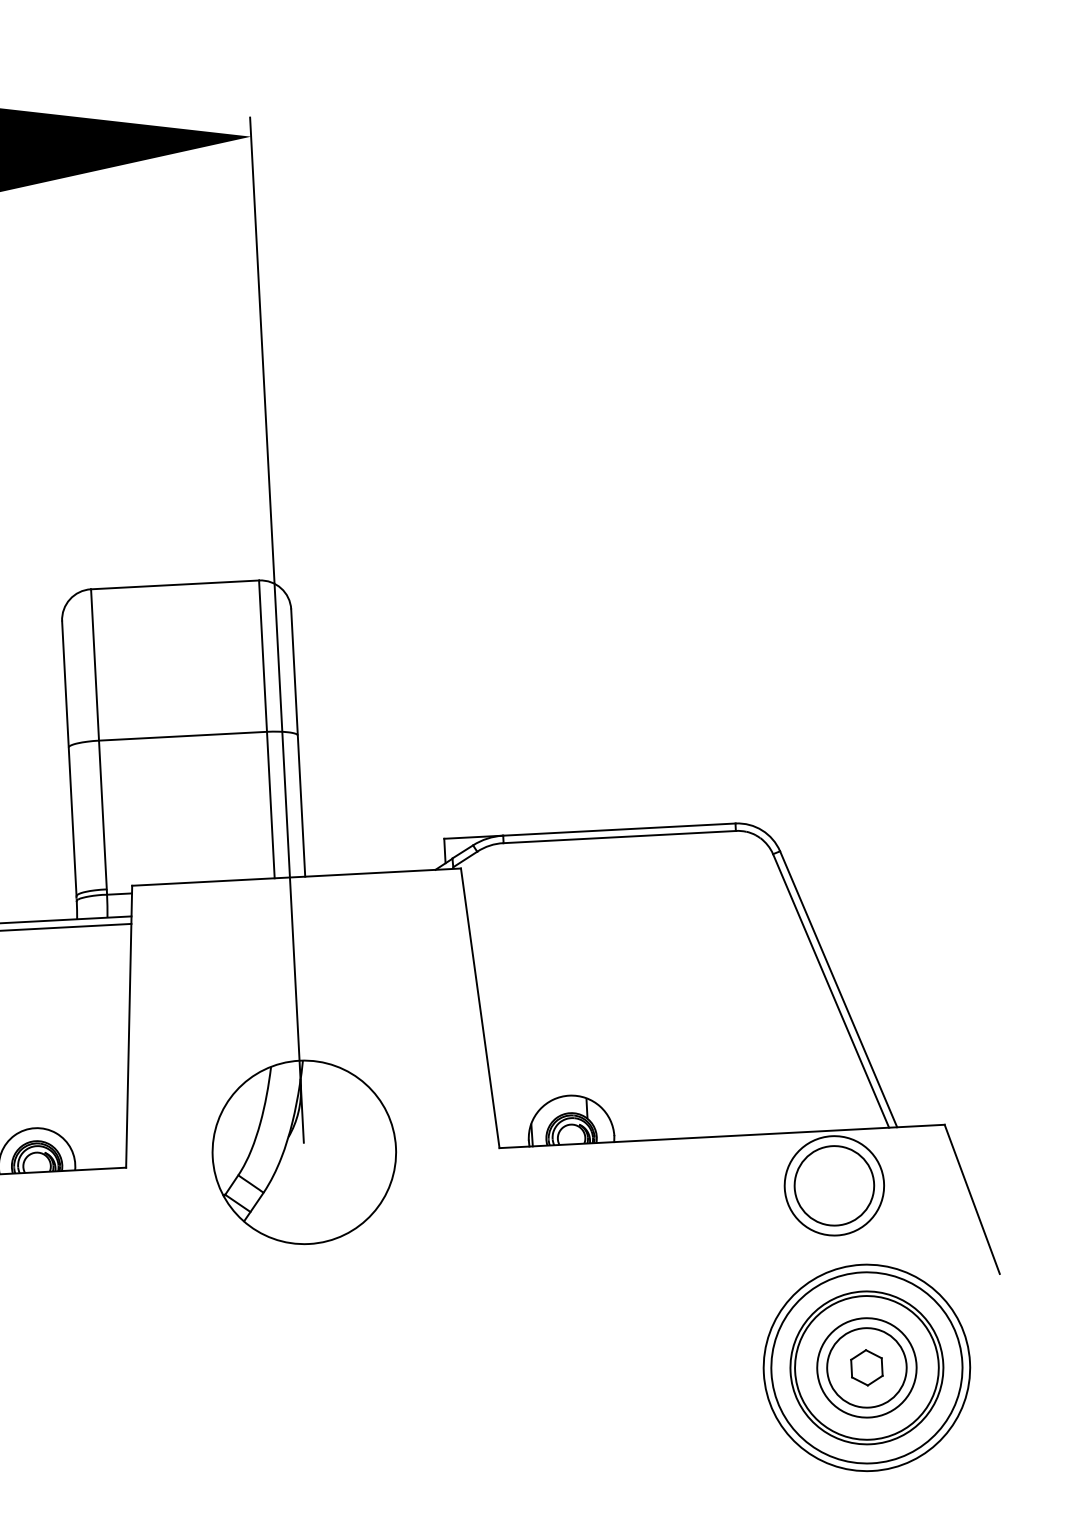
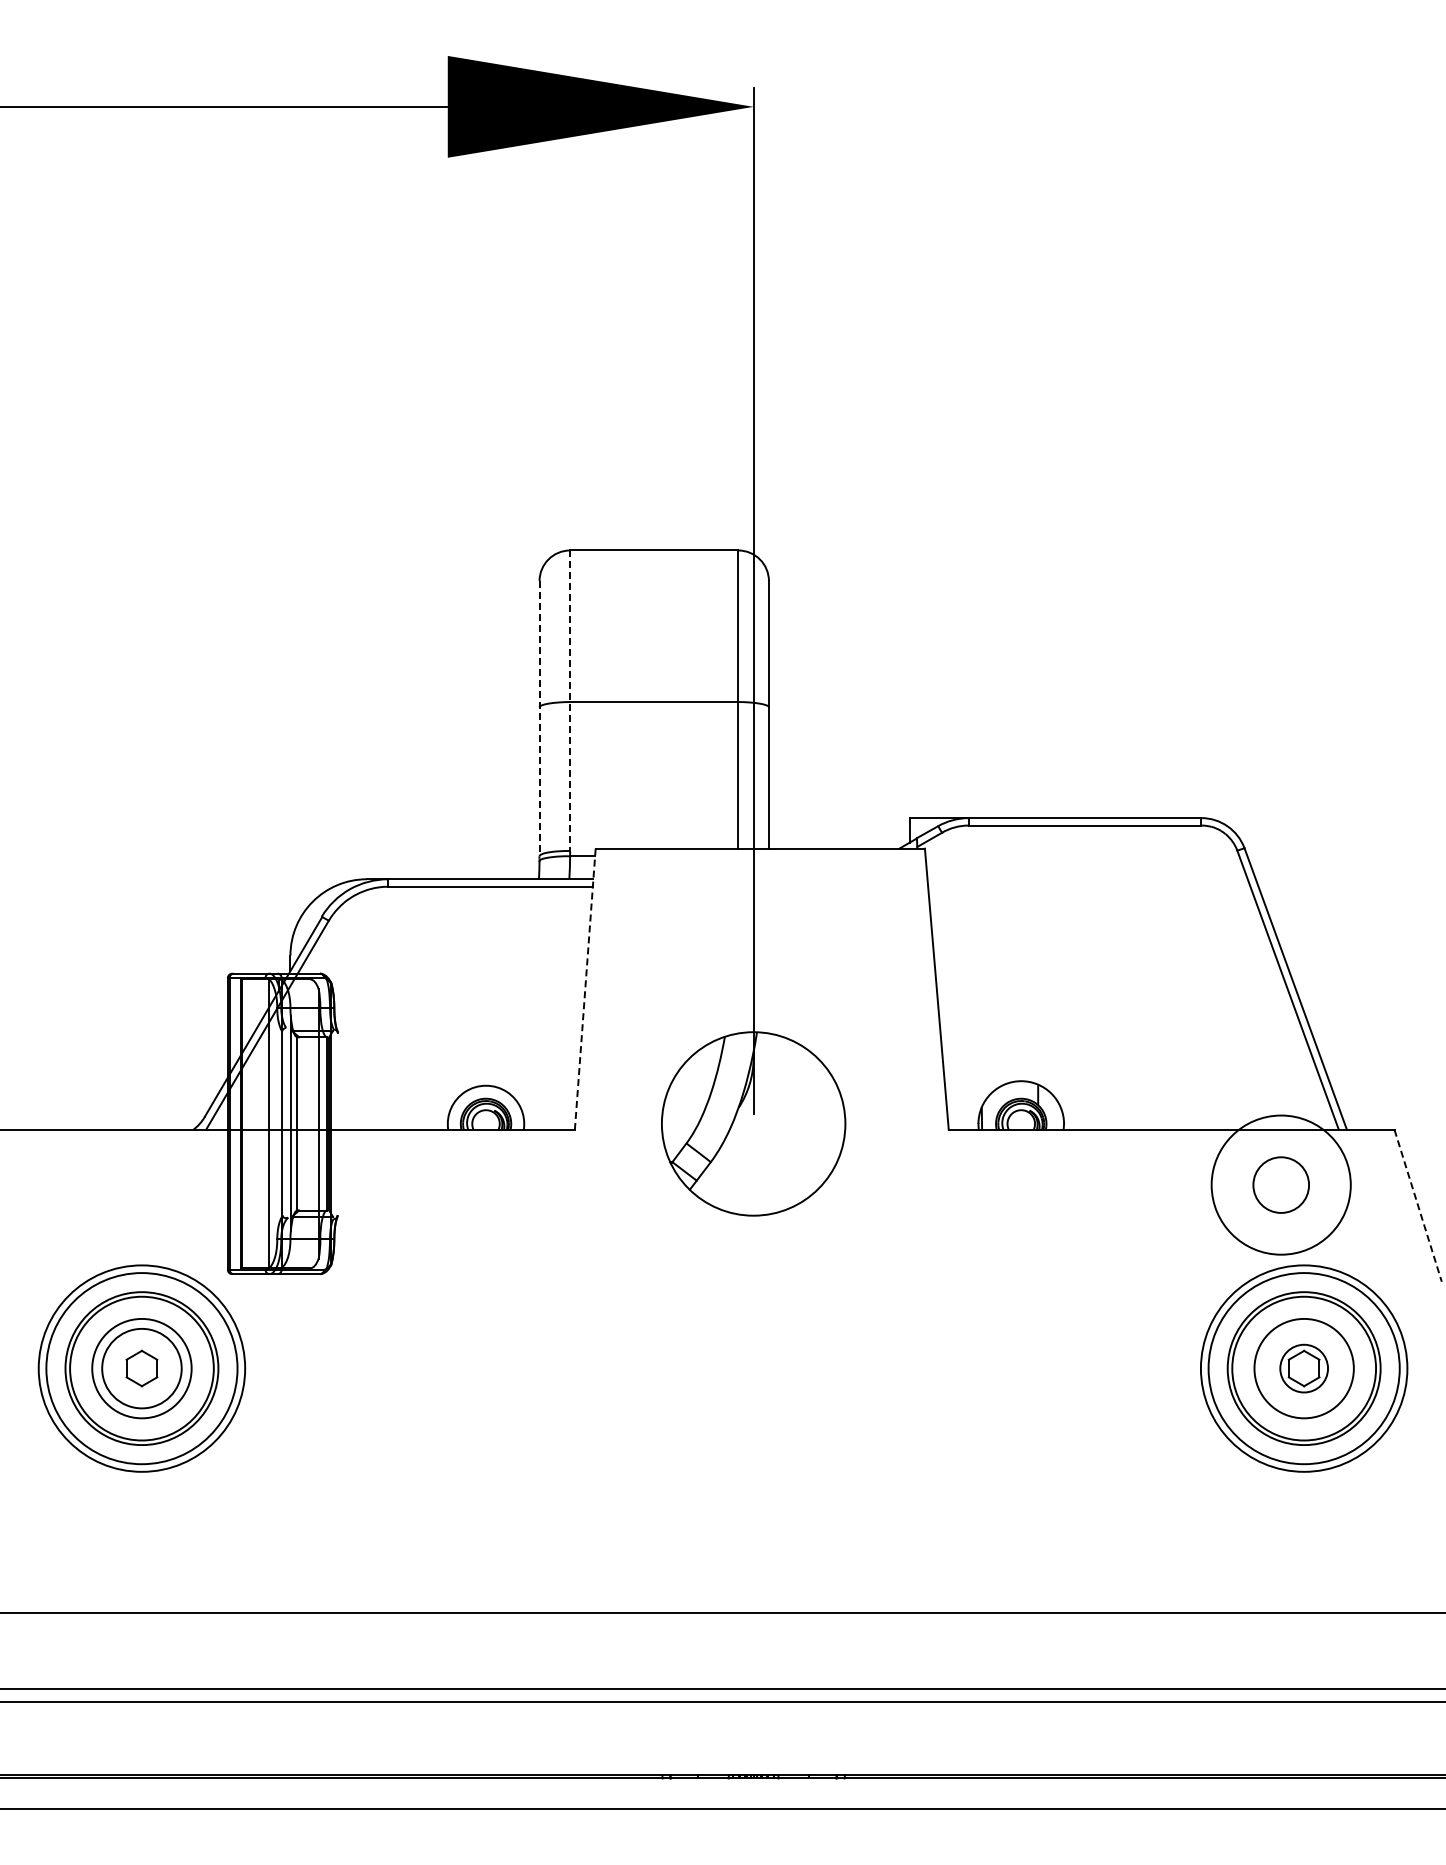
line: (99, 740) -> (570, 701), solid -> dashed
line: (69, 758) -> (539, 718), solid -> dashed
line: (129, 1026) -> (585, 989), solid -> dashed
circle: (833, 1185) -> (1280, 1184), size x0.7
circle: (833, 1185) -> (1280, 1184), size x1.4
line: (972, 1199) -> (1418, 1205), solid -> dashed
circle: (866, 1367) -> (1303, 1368), size x0.6

